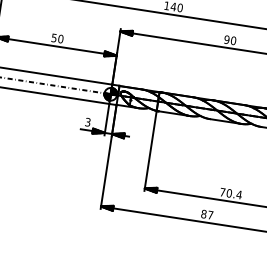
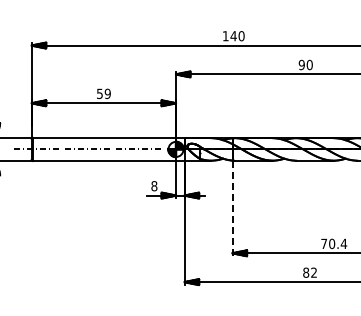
text: (60, 38) -> (107, 93), 50 -> 59
text: (88, 122) -> (154, 186), 3 -> 8
line: (150, 150) -> (232, 208), solid -> dashed
text: (210, 214) -> (313, 272), 87 -> 82

